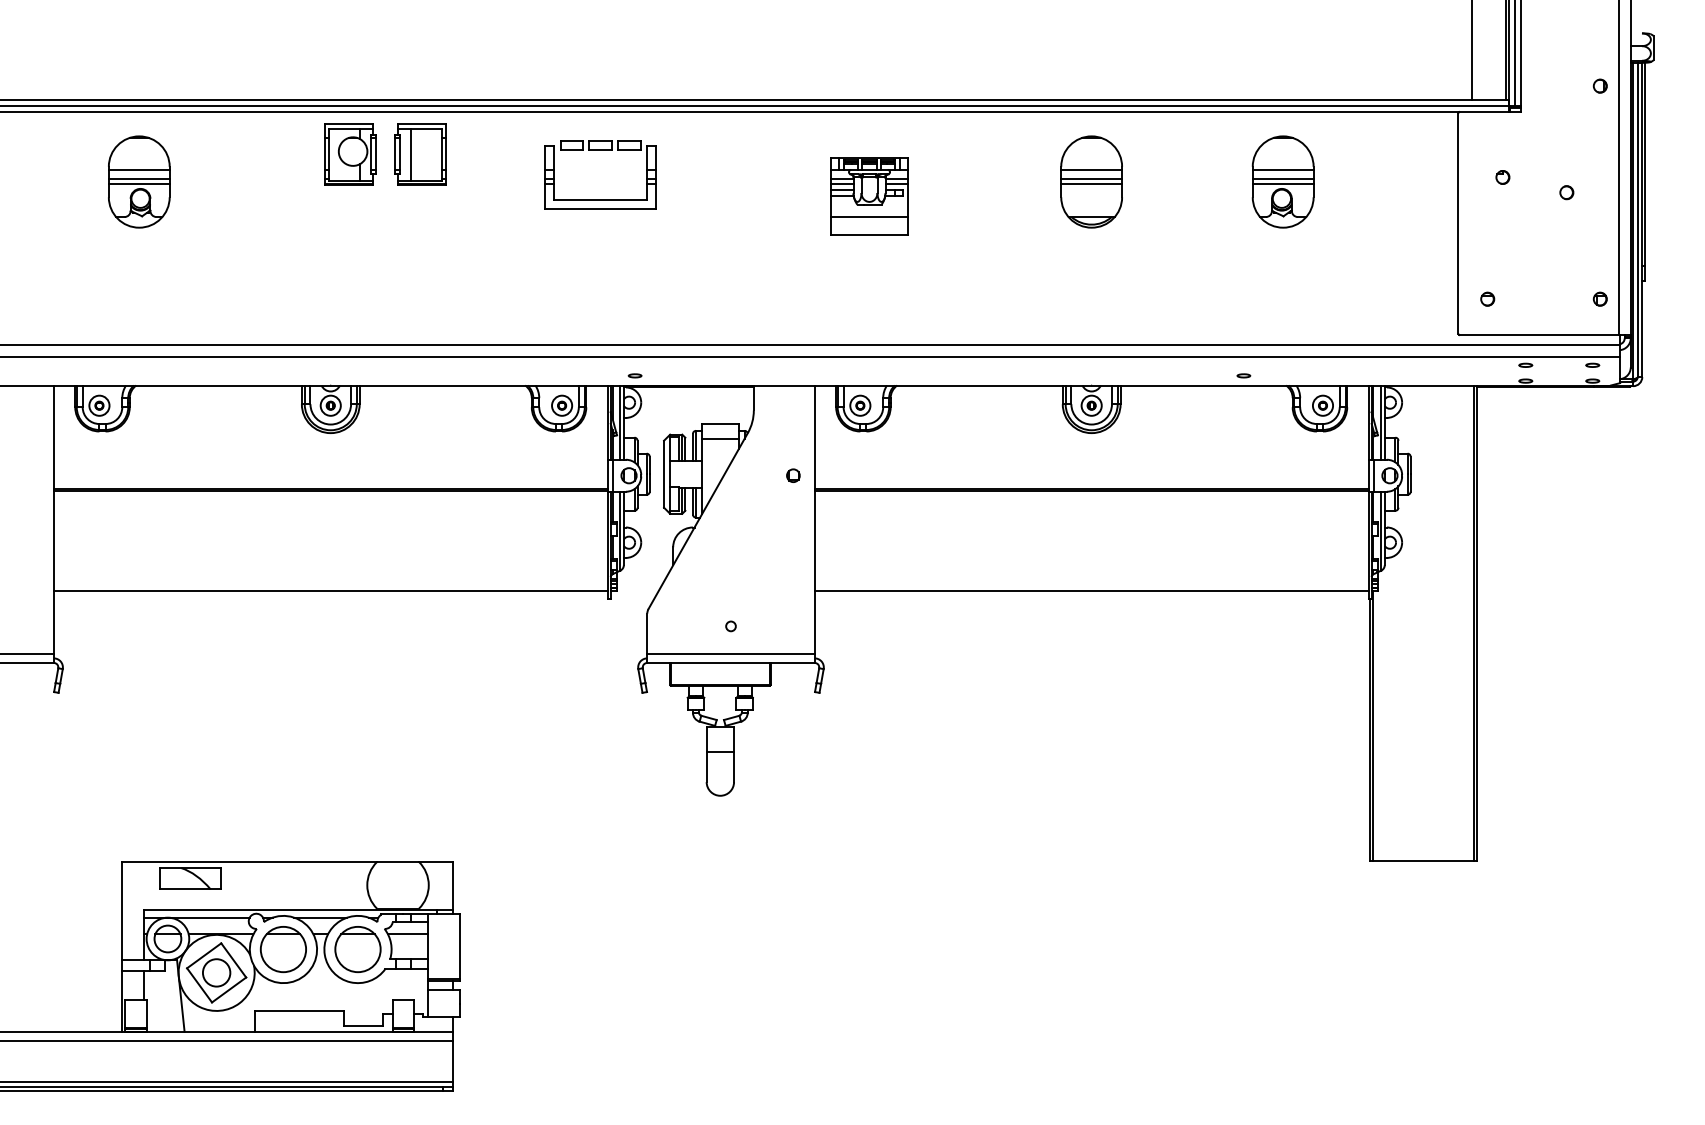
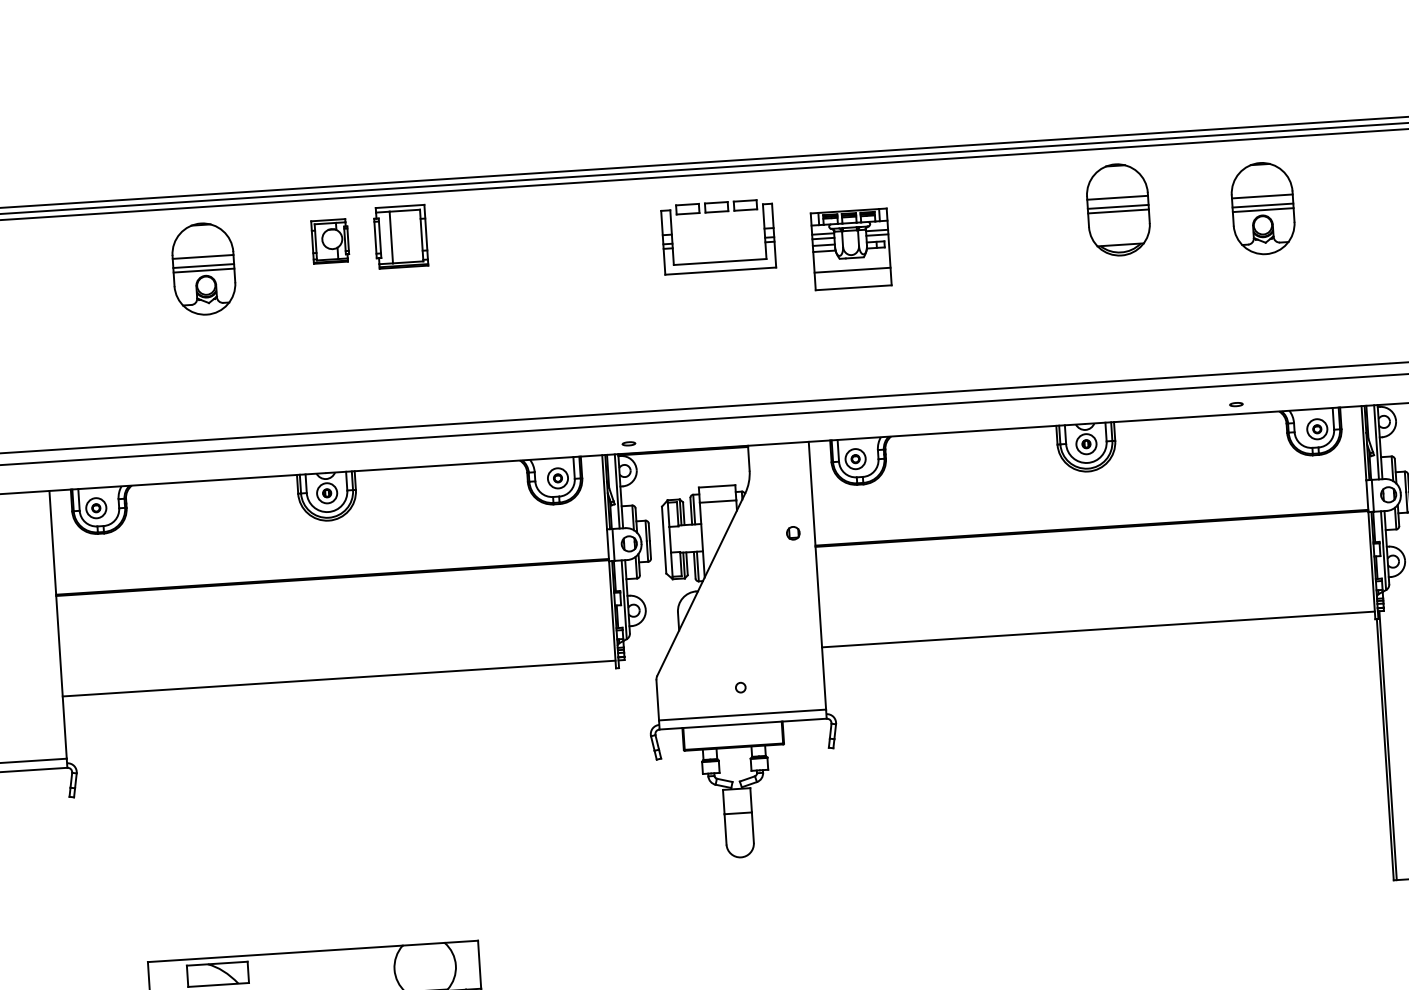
part: (600, 150) -> (716, 212), moved
part: (350, 154) -> (330, 241), size x0.7
part: (139, 181) -> (204, 268), moved
part: (1091, 181) -> (1118, 209), moved

